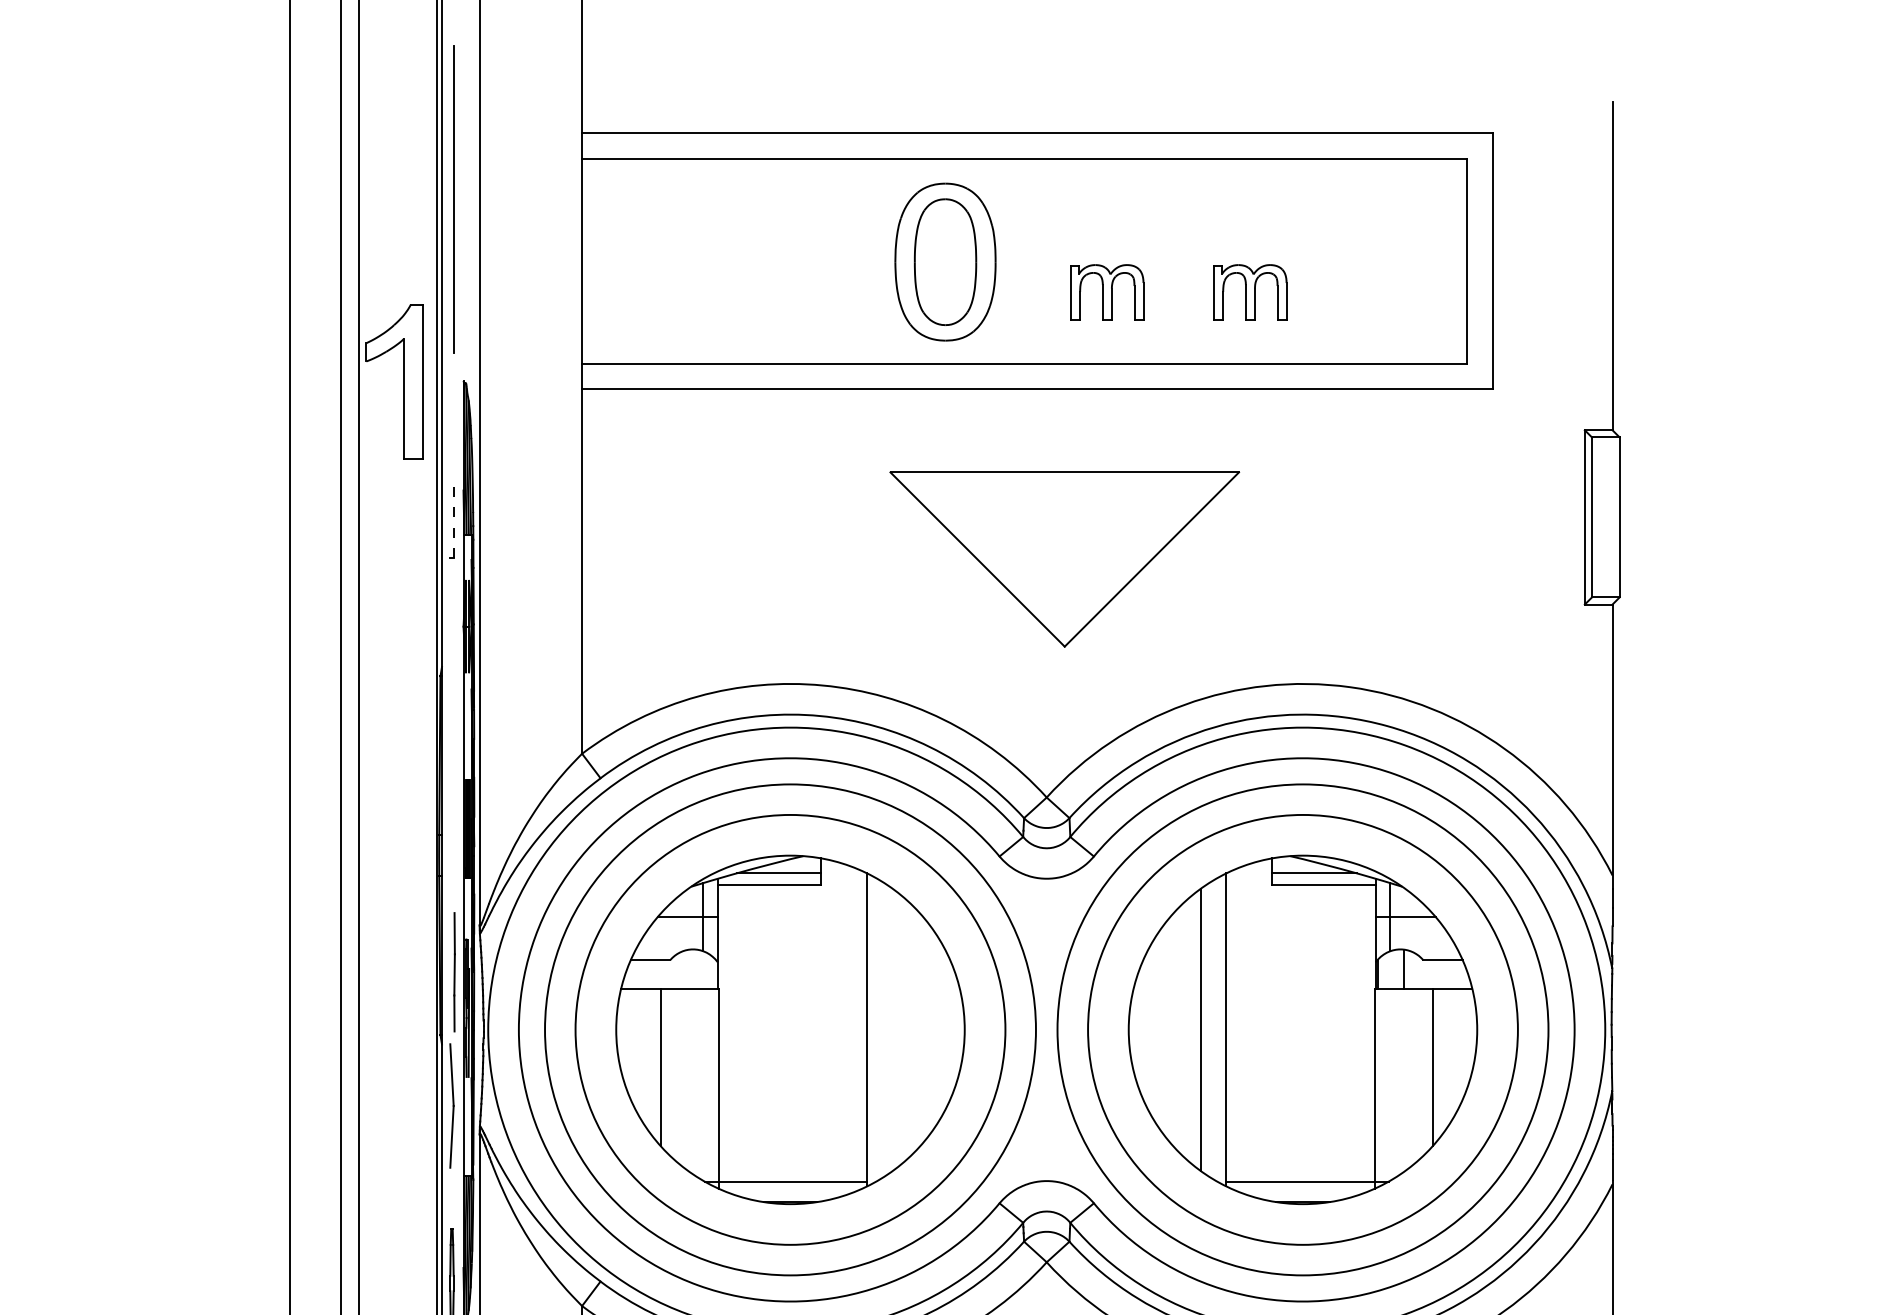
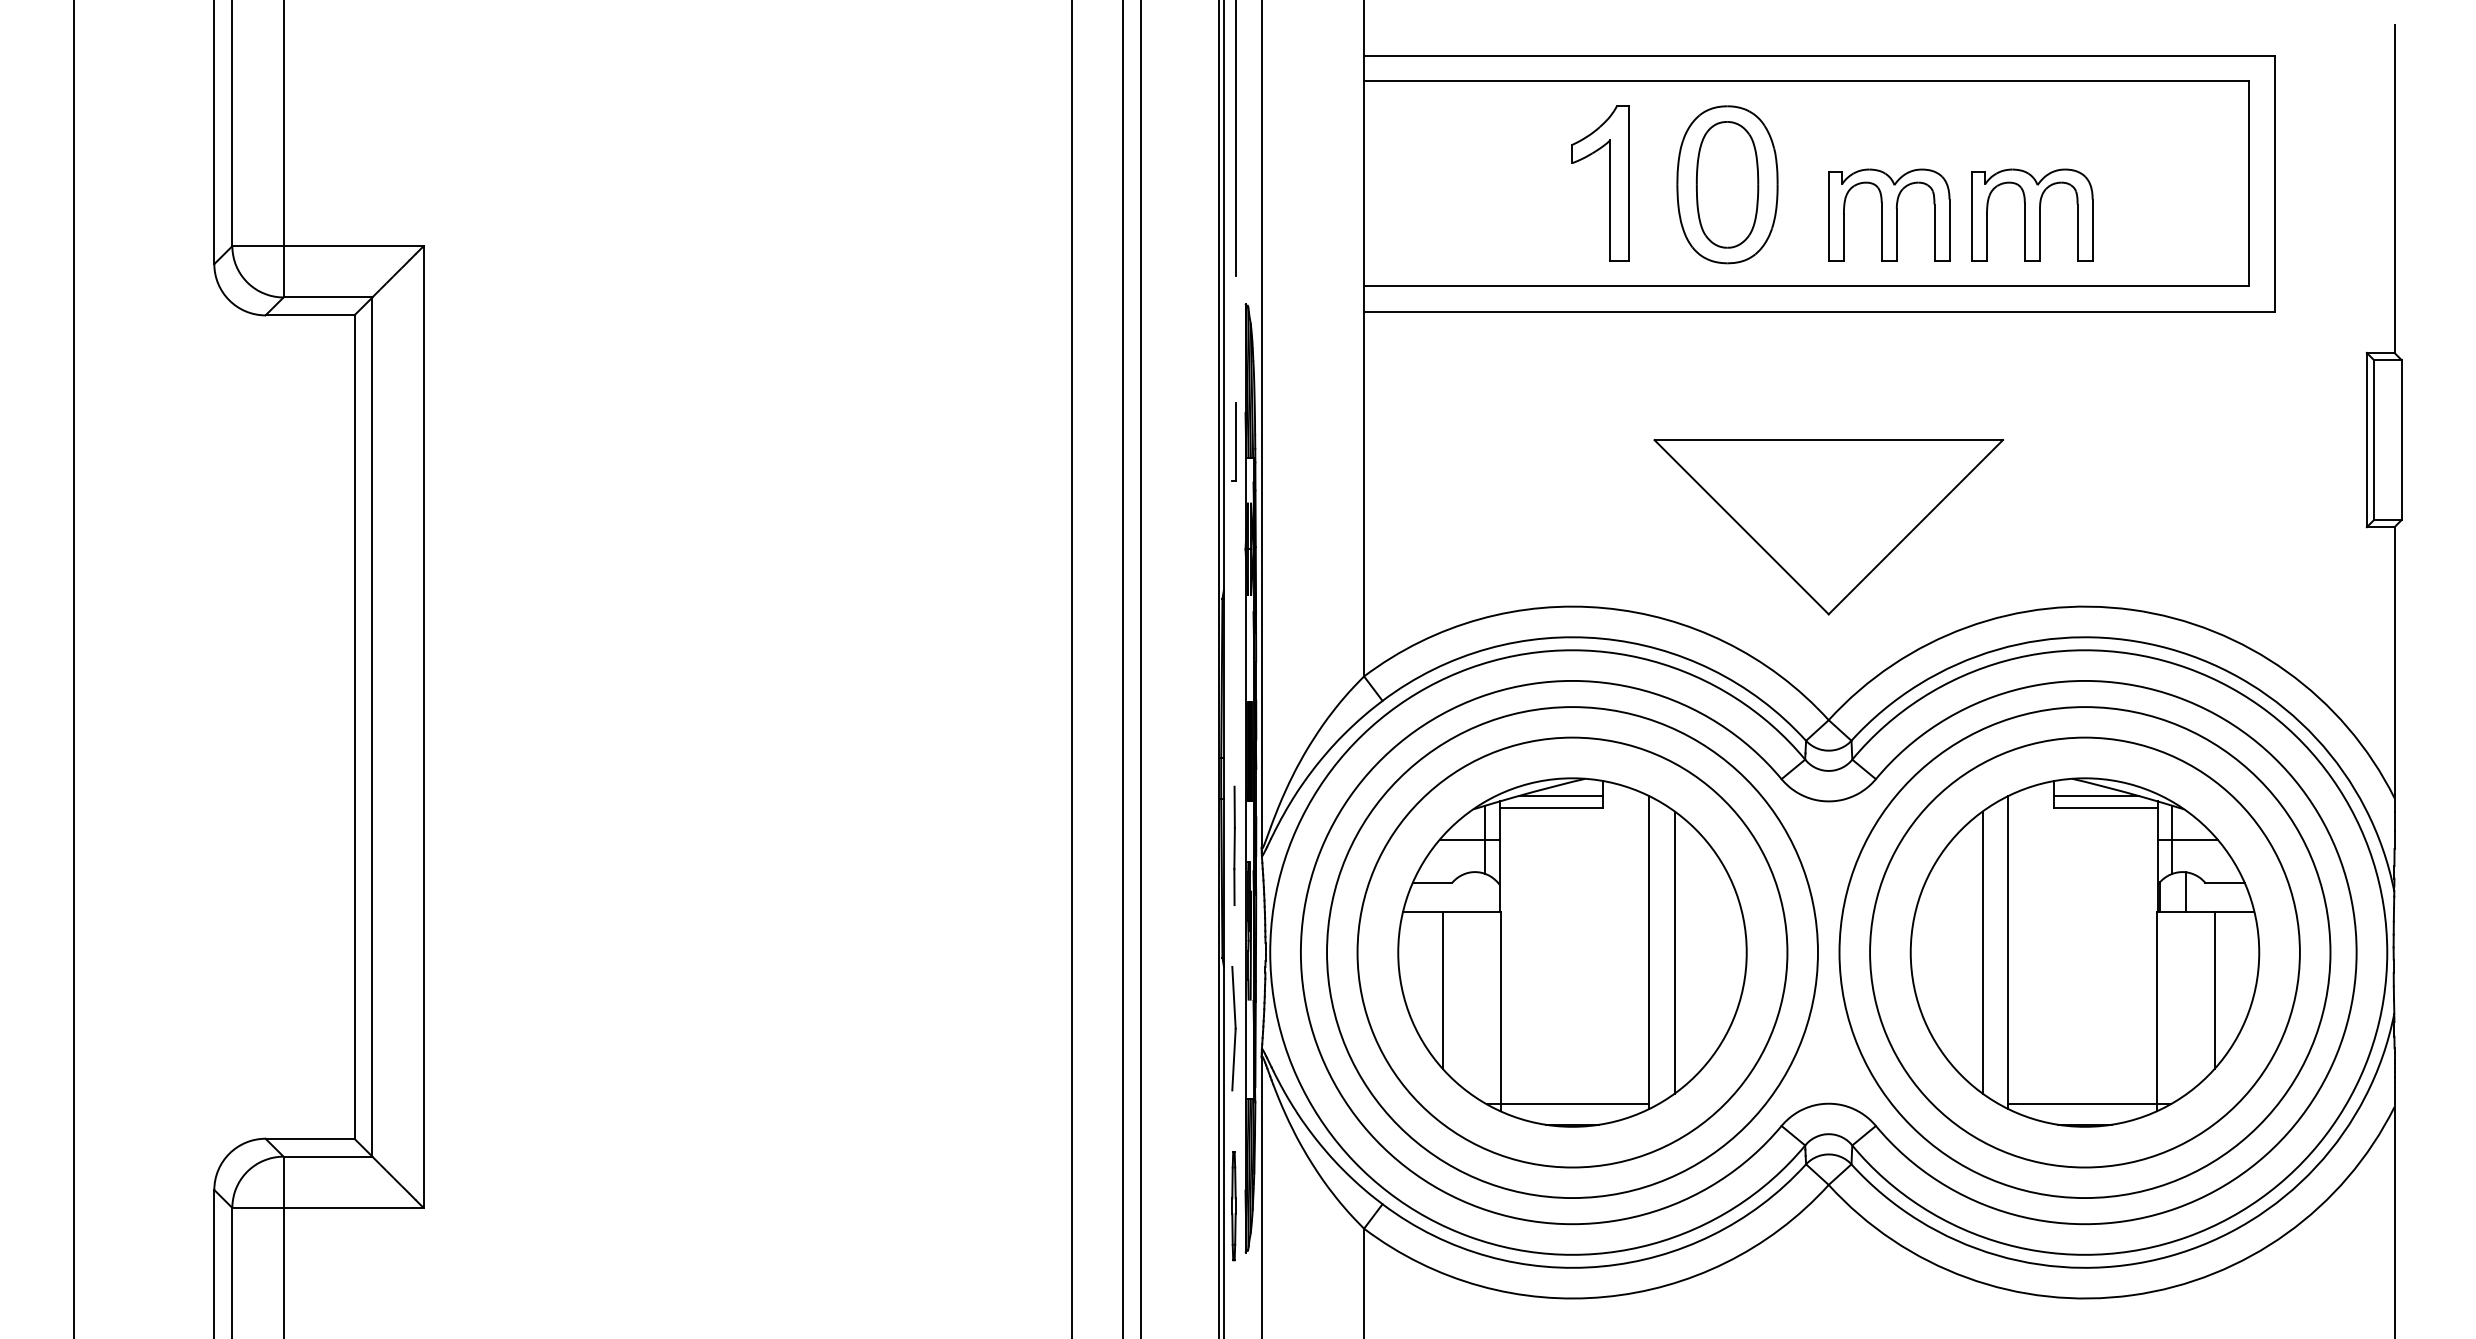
part: (1107, 291) -> (1889, 214), size x1.67
part: (1250, 291) -> (2032, 214), size x1.67
part: (403, 381) -> (1609, 183), moved
line: (453, 519) -> (1235, 442), dashed -> solid
part: (1064, 559) -> (1828, 527), moved
line: (454, 971) -> (1234, 845), moved
line: (893, 1029) -> (1675, 952), added

